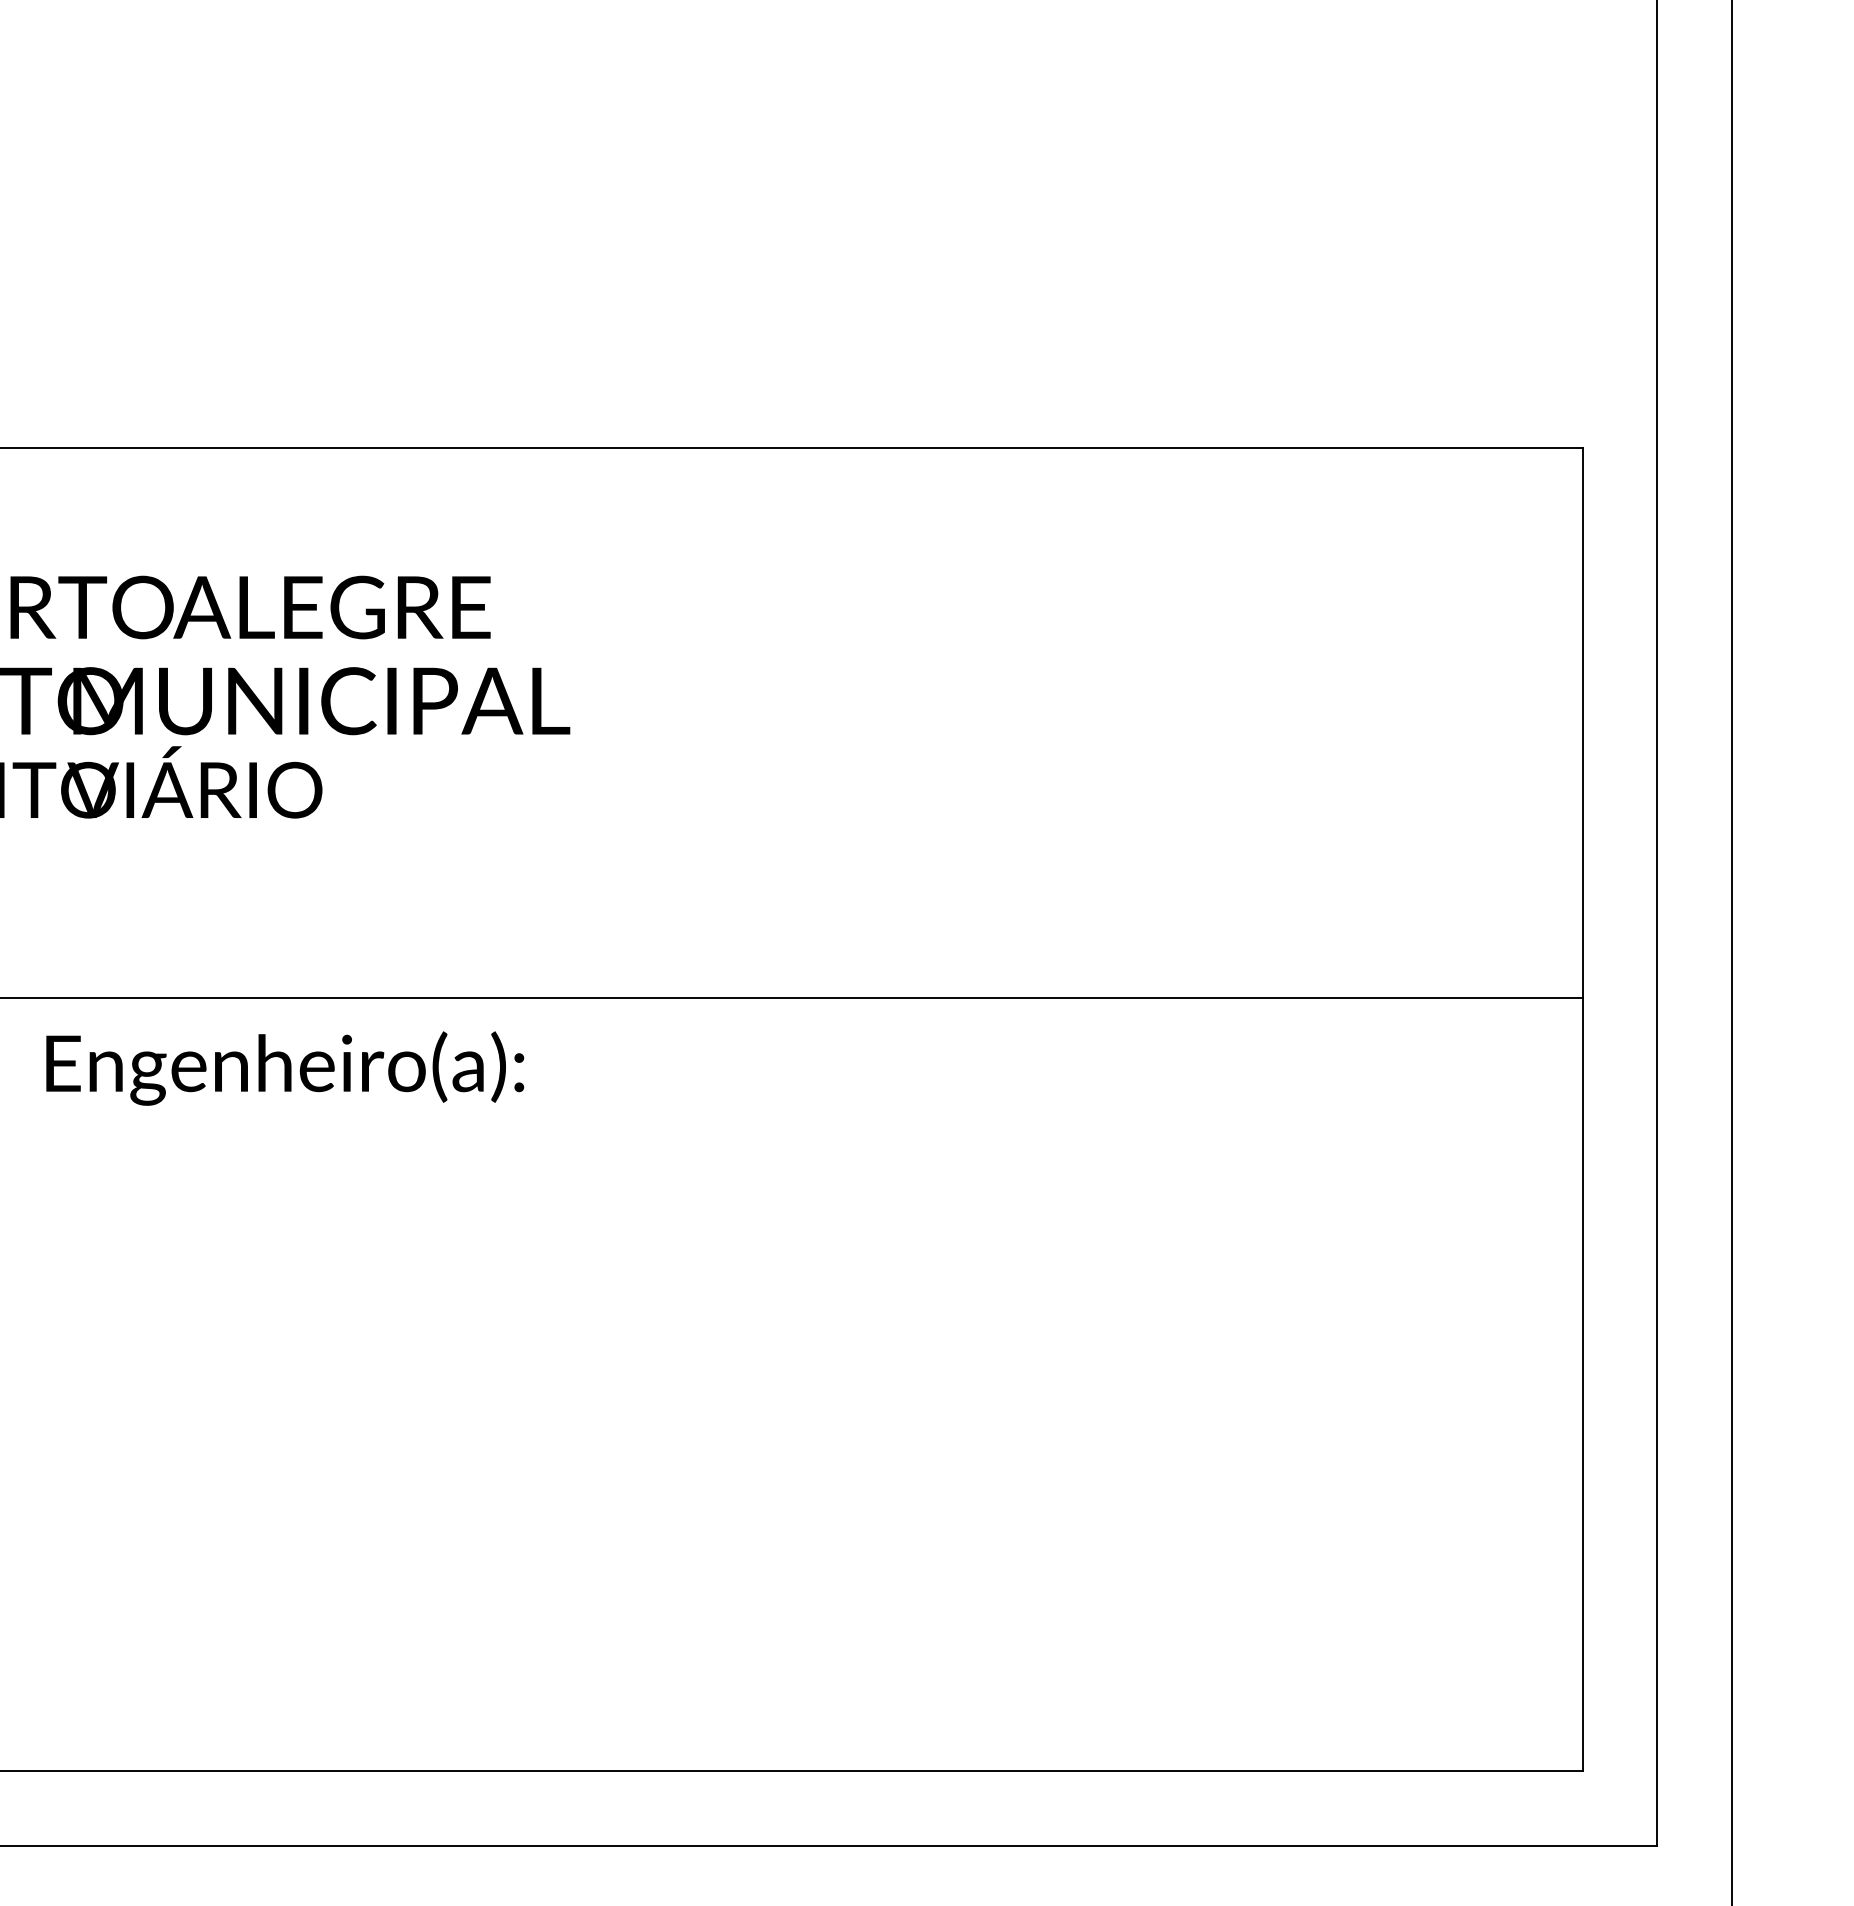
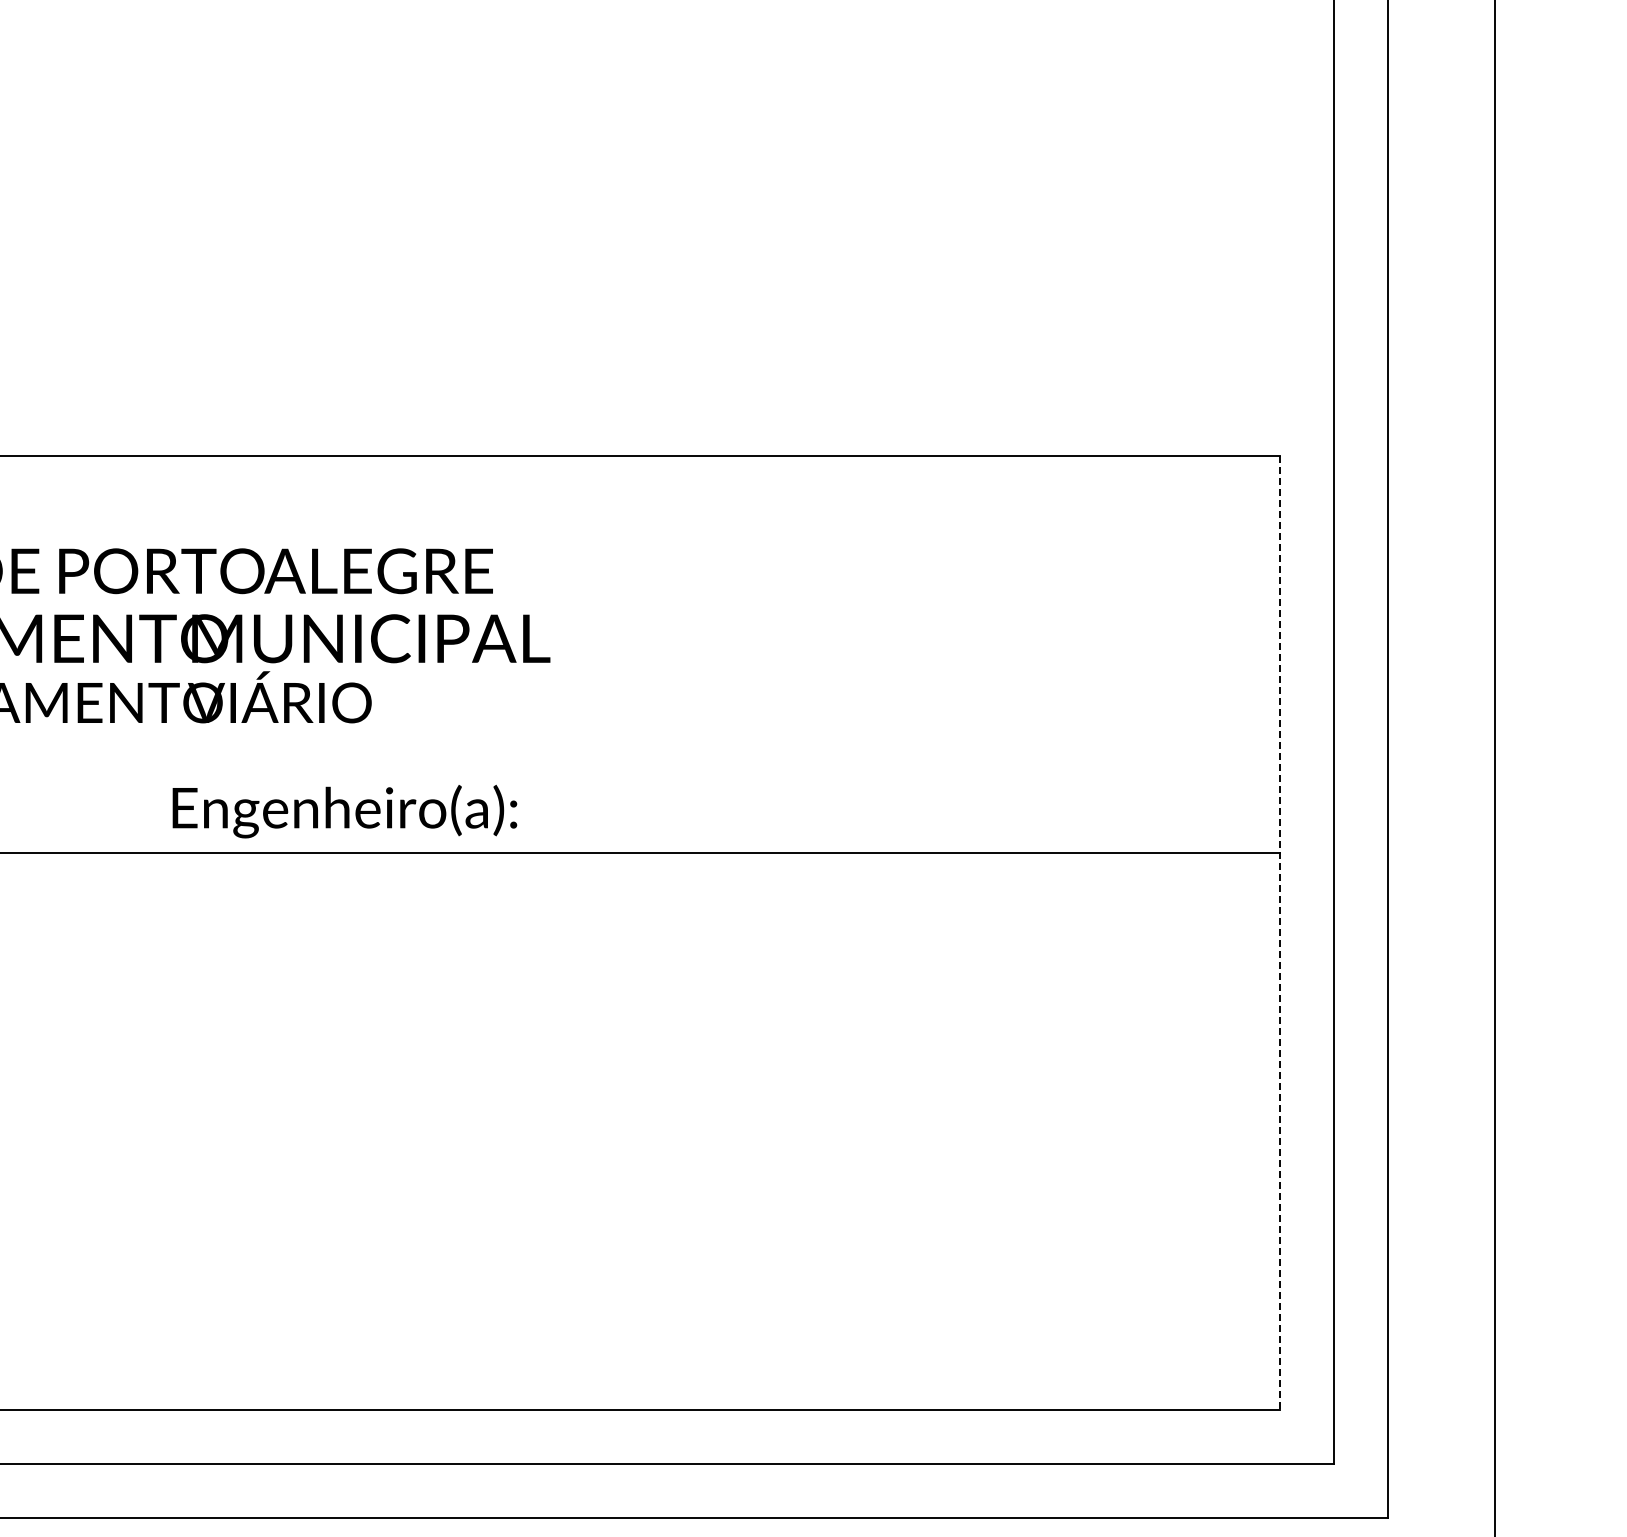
text: (284, 1068) -> (344, 811), moved
line: (1582, 1110) -> (1280, 933), solid -> dashed

